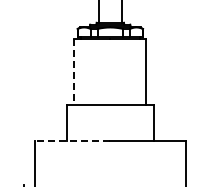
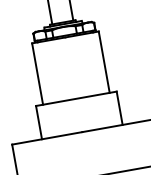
line: (74, 72) -> (37, 74), dashed -> solid
line: (72, 140) -> (47, 138), dashed -> solid

